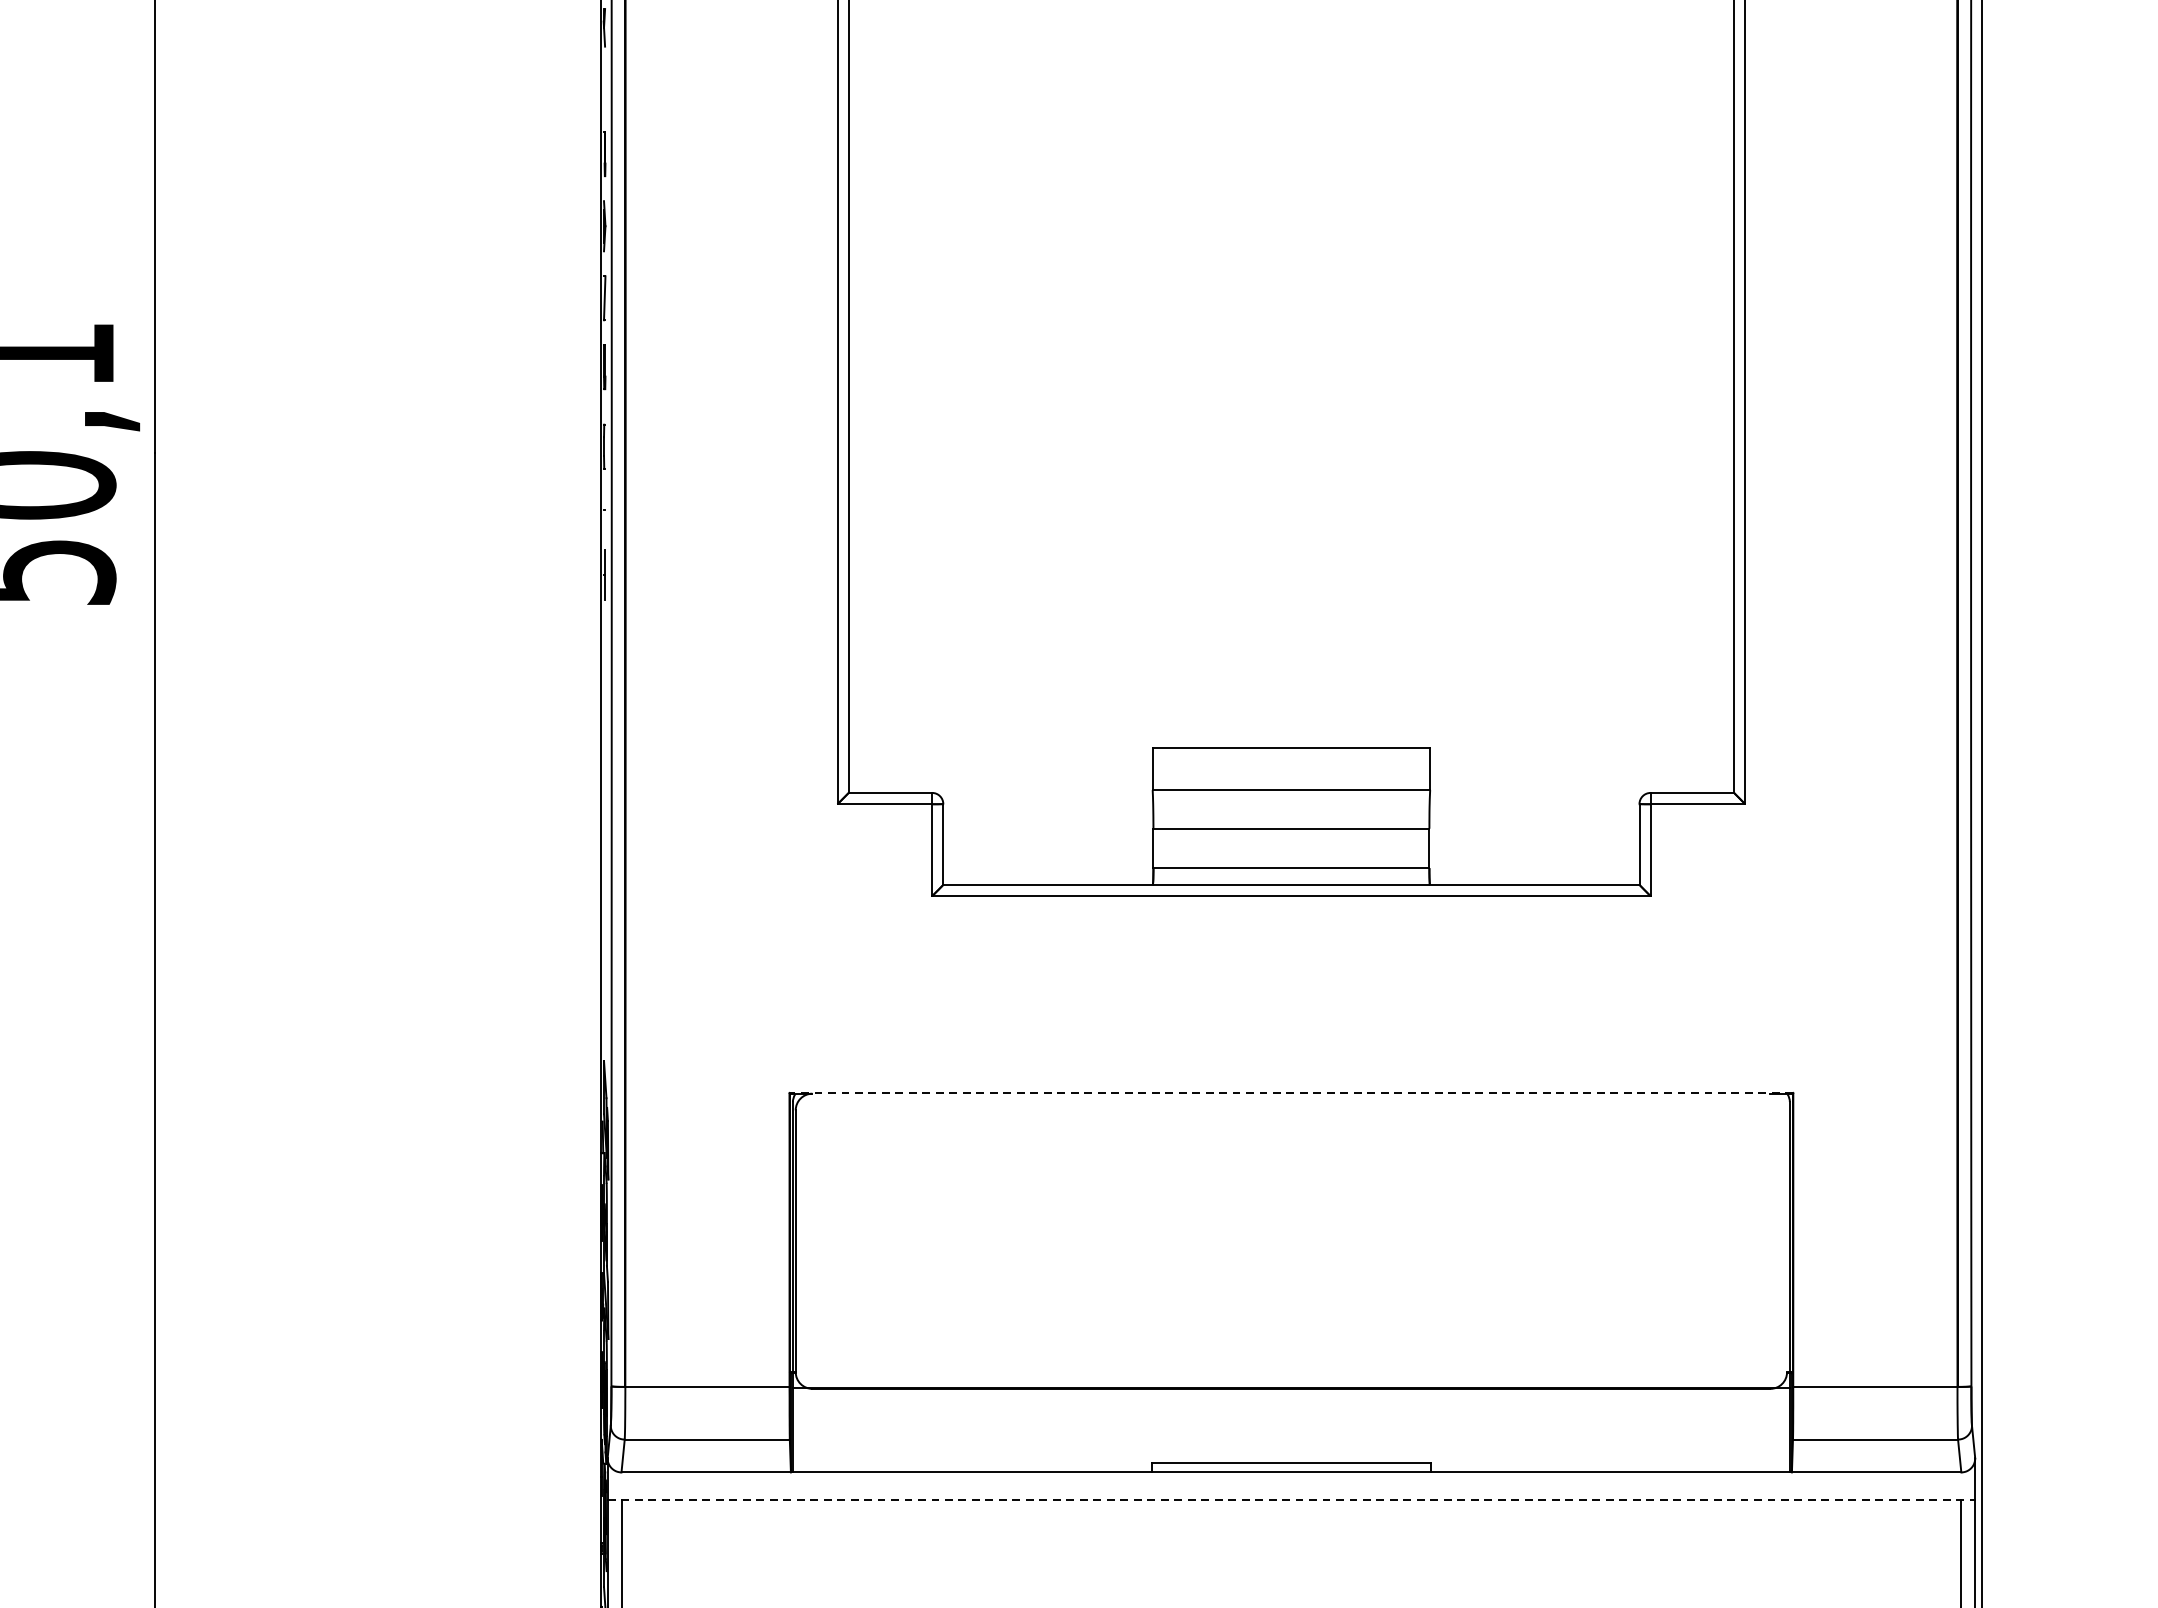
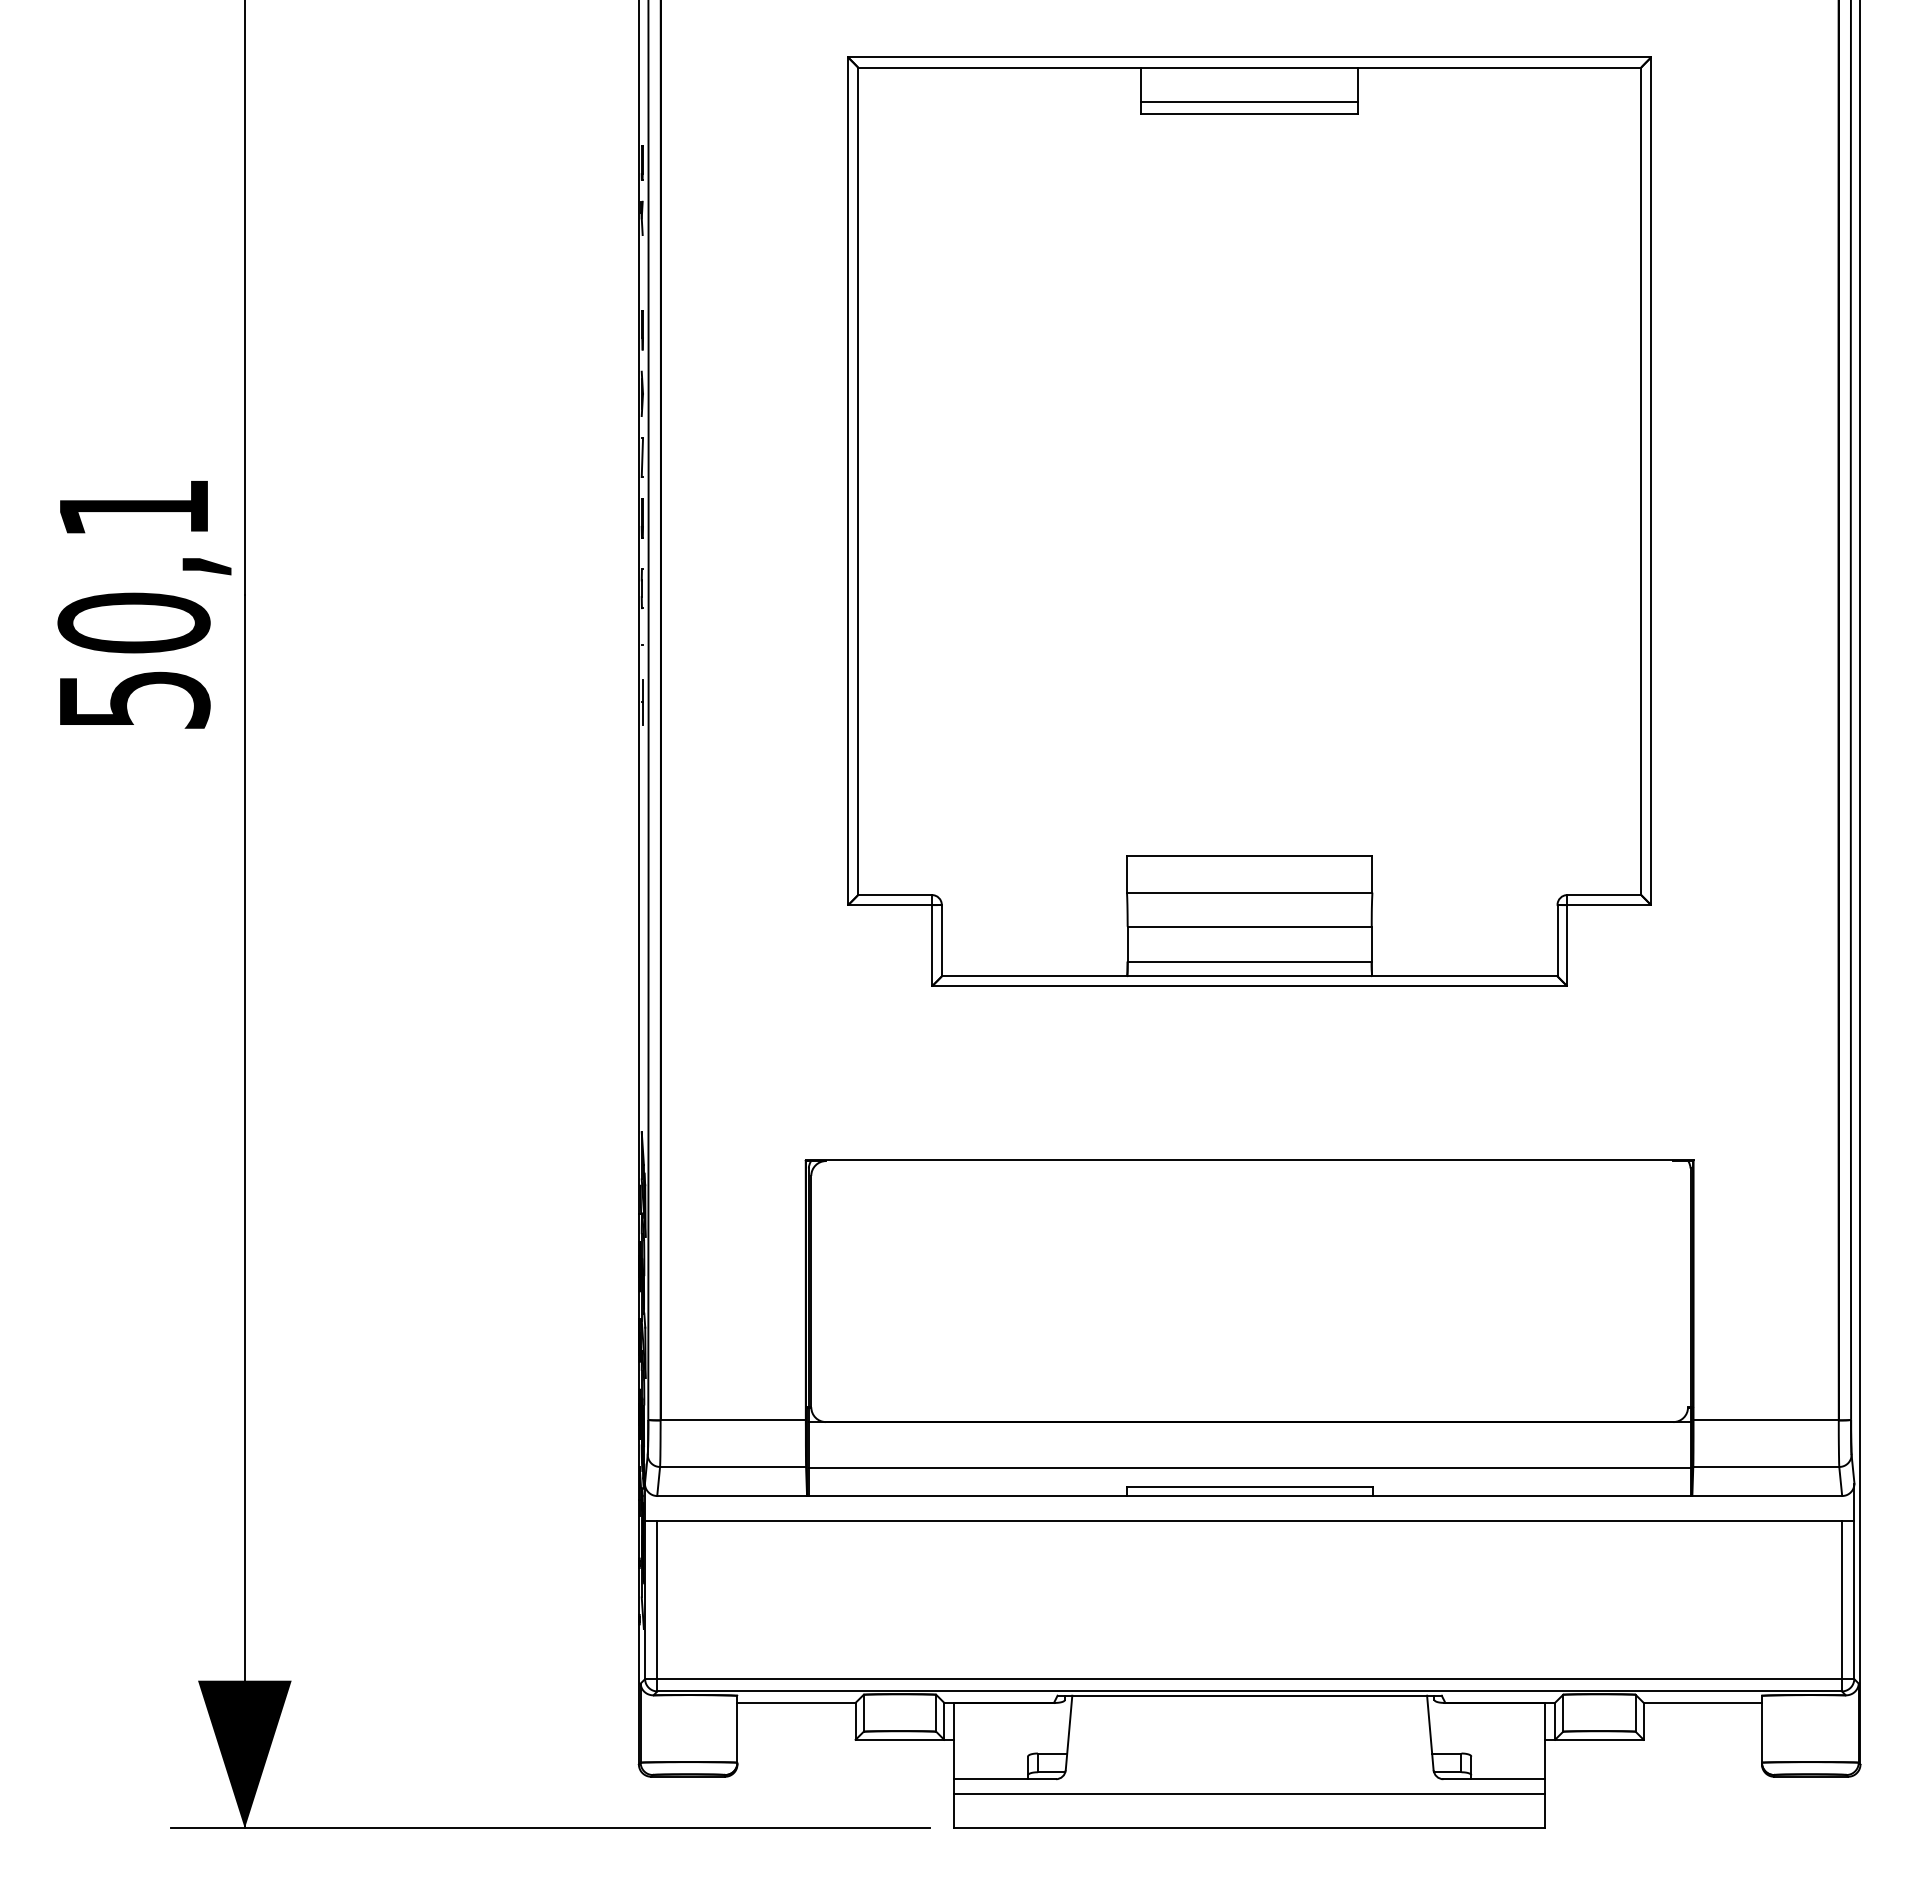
line: (1291, 1093) -> (1249, 1160), dashed -> solid
line: (1291, 1441) -> (1249, 1468), added
line: (1291, 1500) -> (1249, 1520), dashed -> solid

